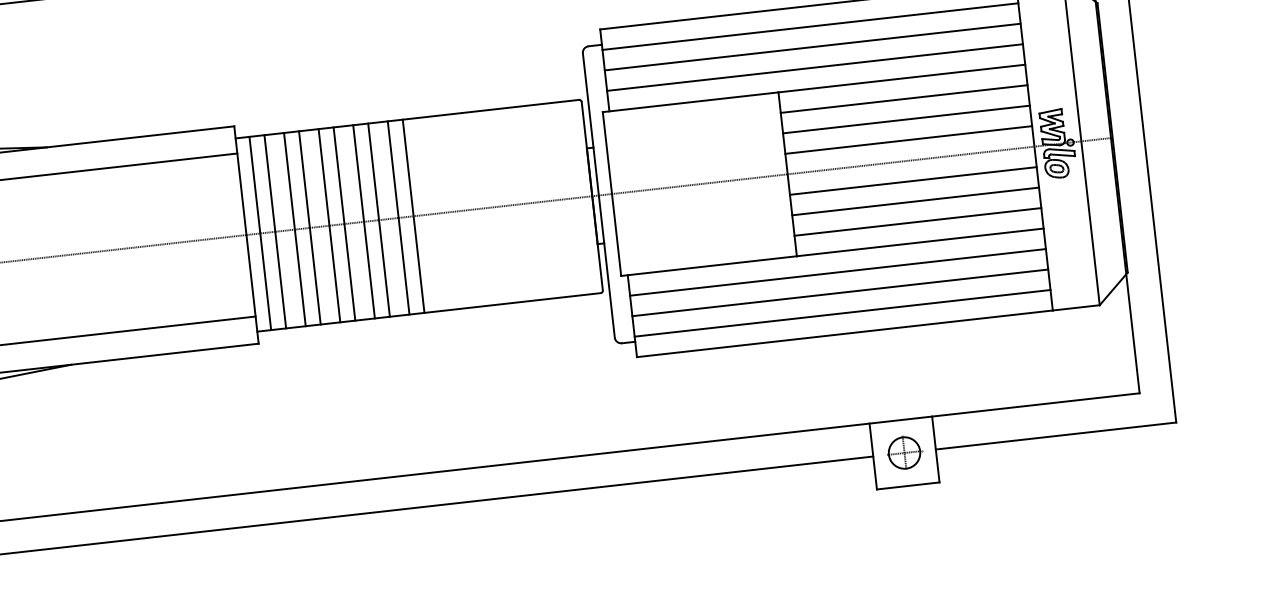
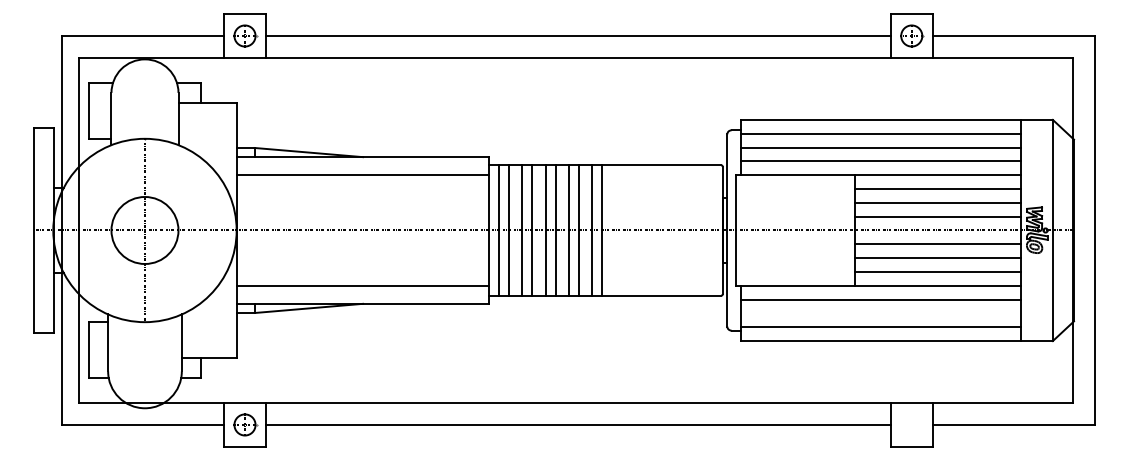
line: (839, 293) -> (880, 313), removed
part: (905, 452) -> (912, 424), removed

